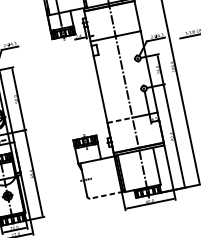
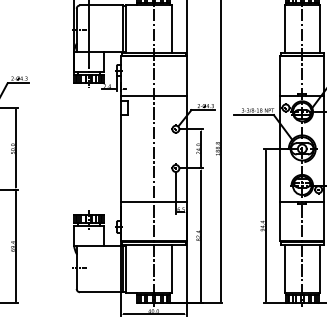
line: (119, 119) -> (137, 201), dashed -> solid
line: (106, 195) -> (101, 292), dashed -> solid

